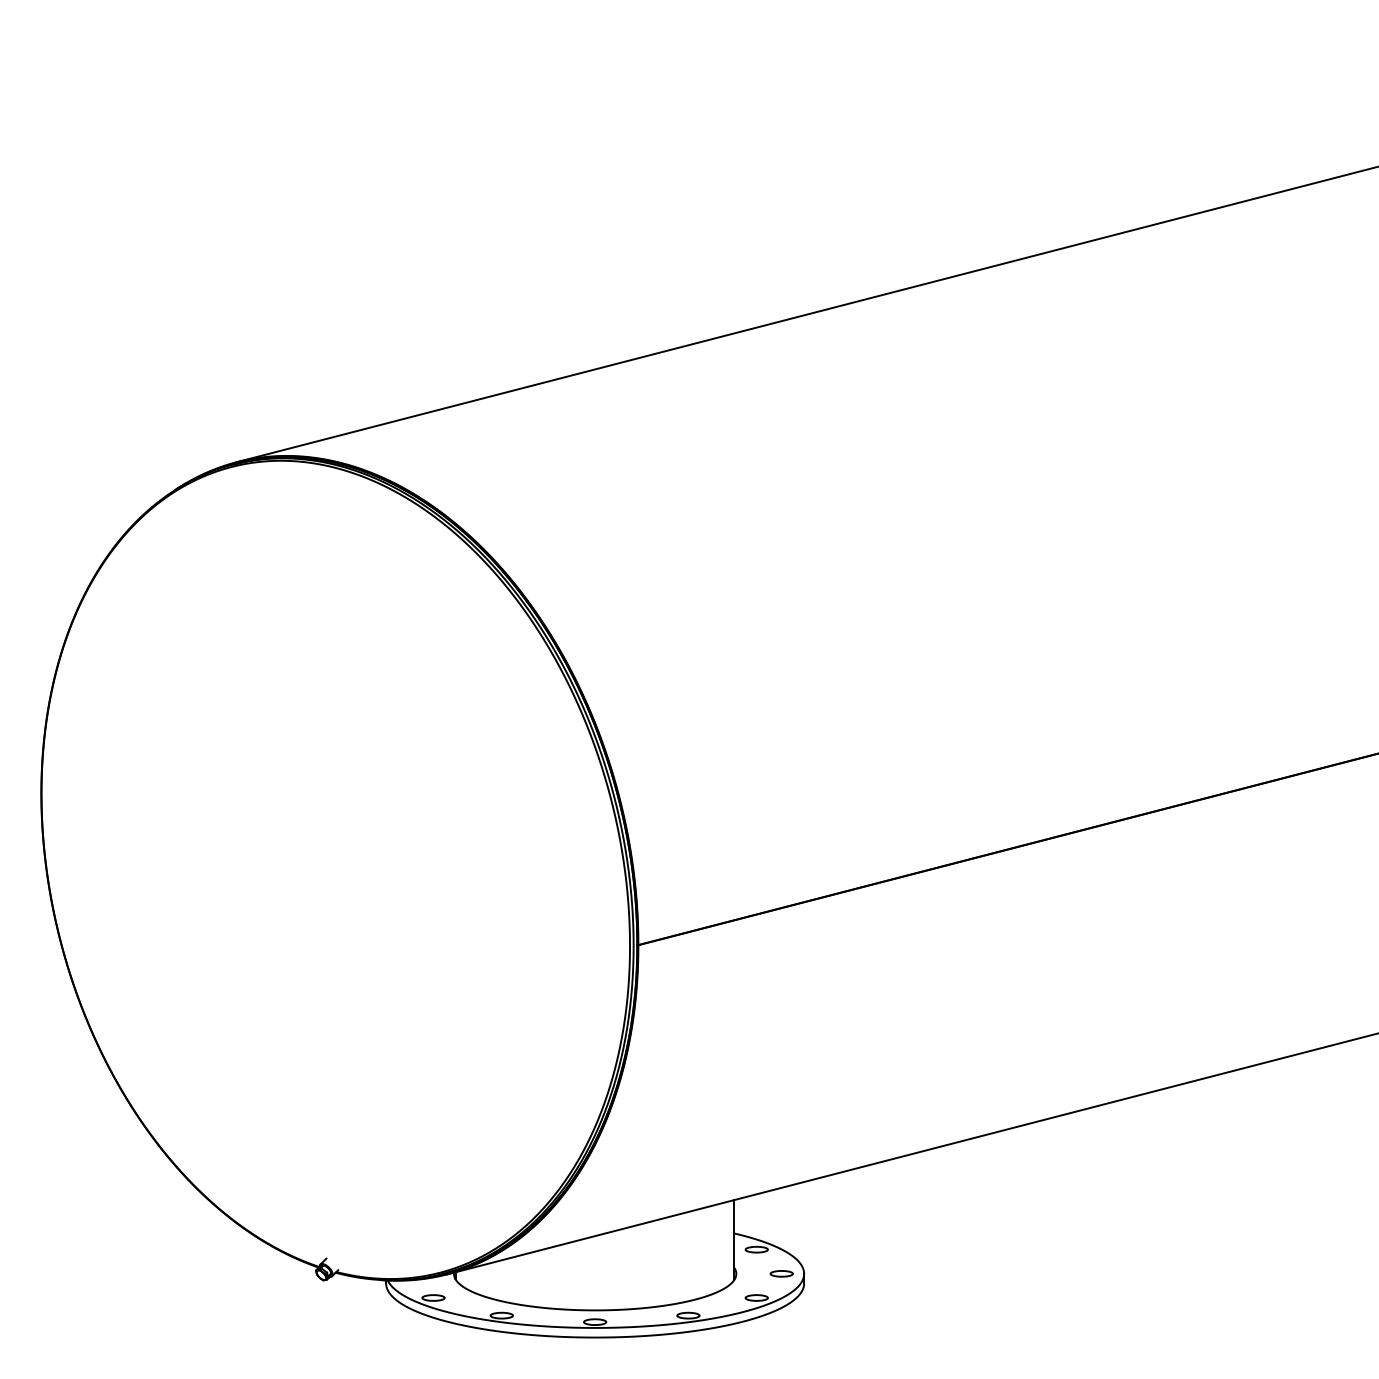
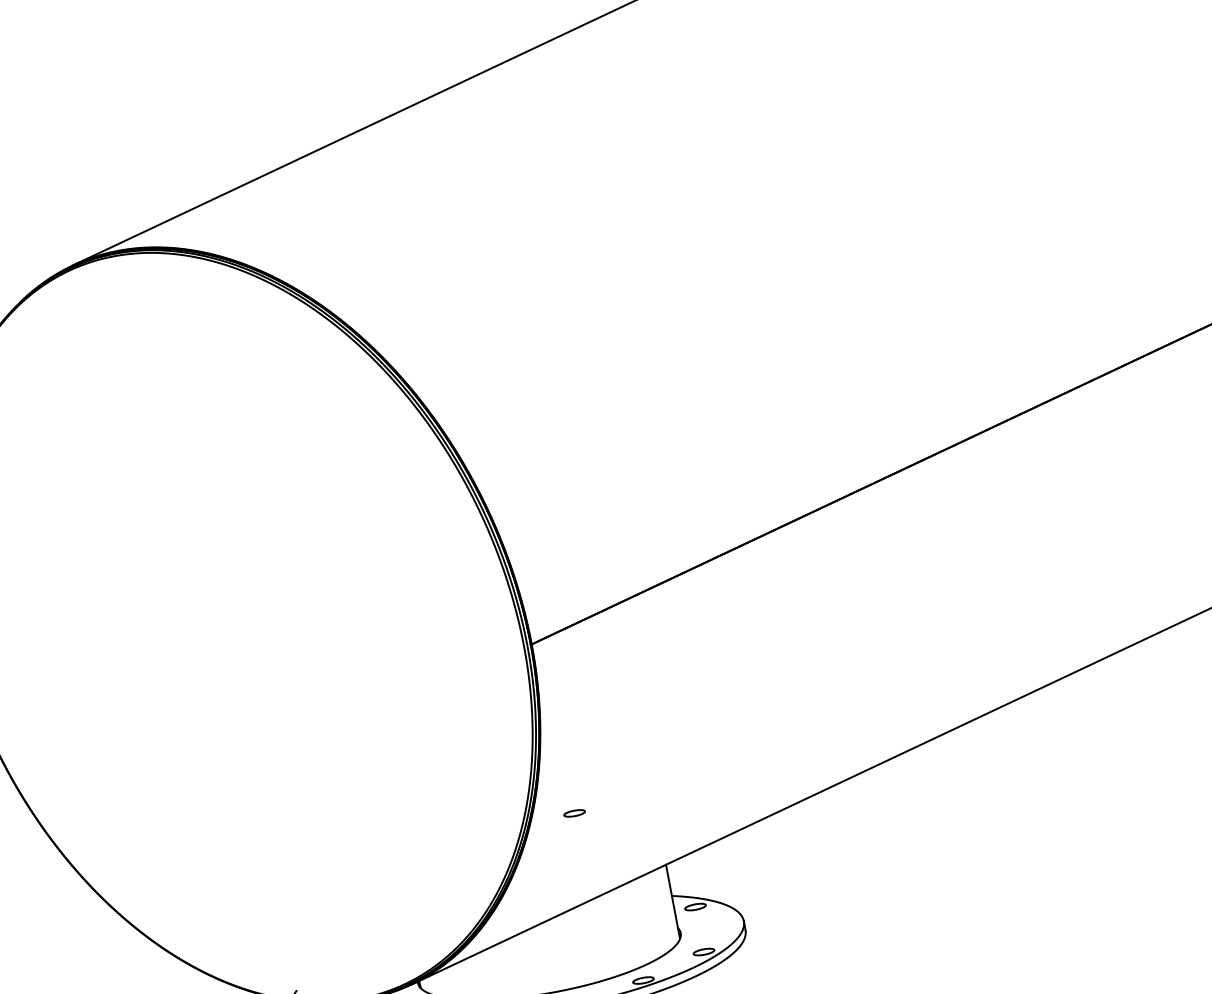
part: (781, 1273) -> (574, 813), moved

